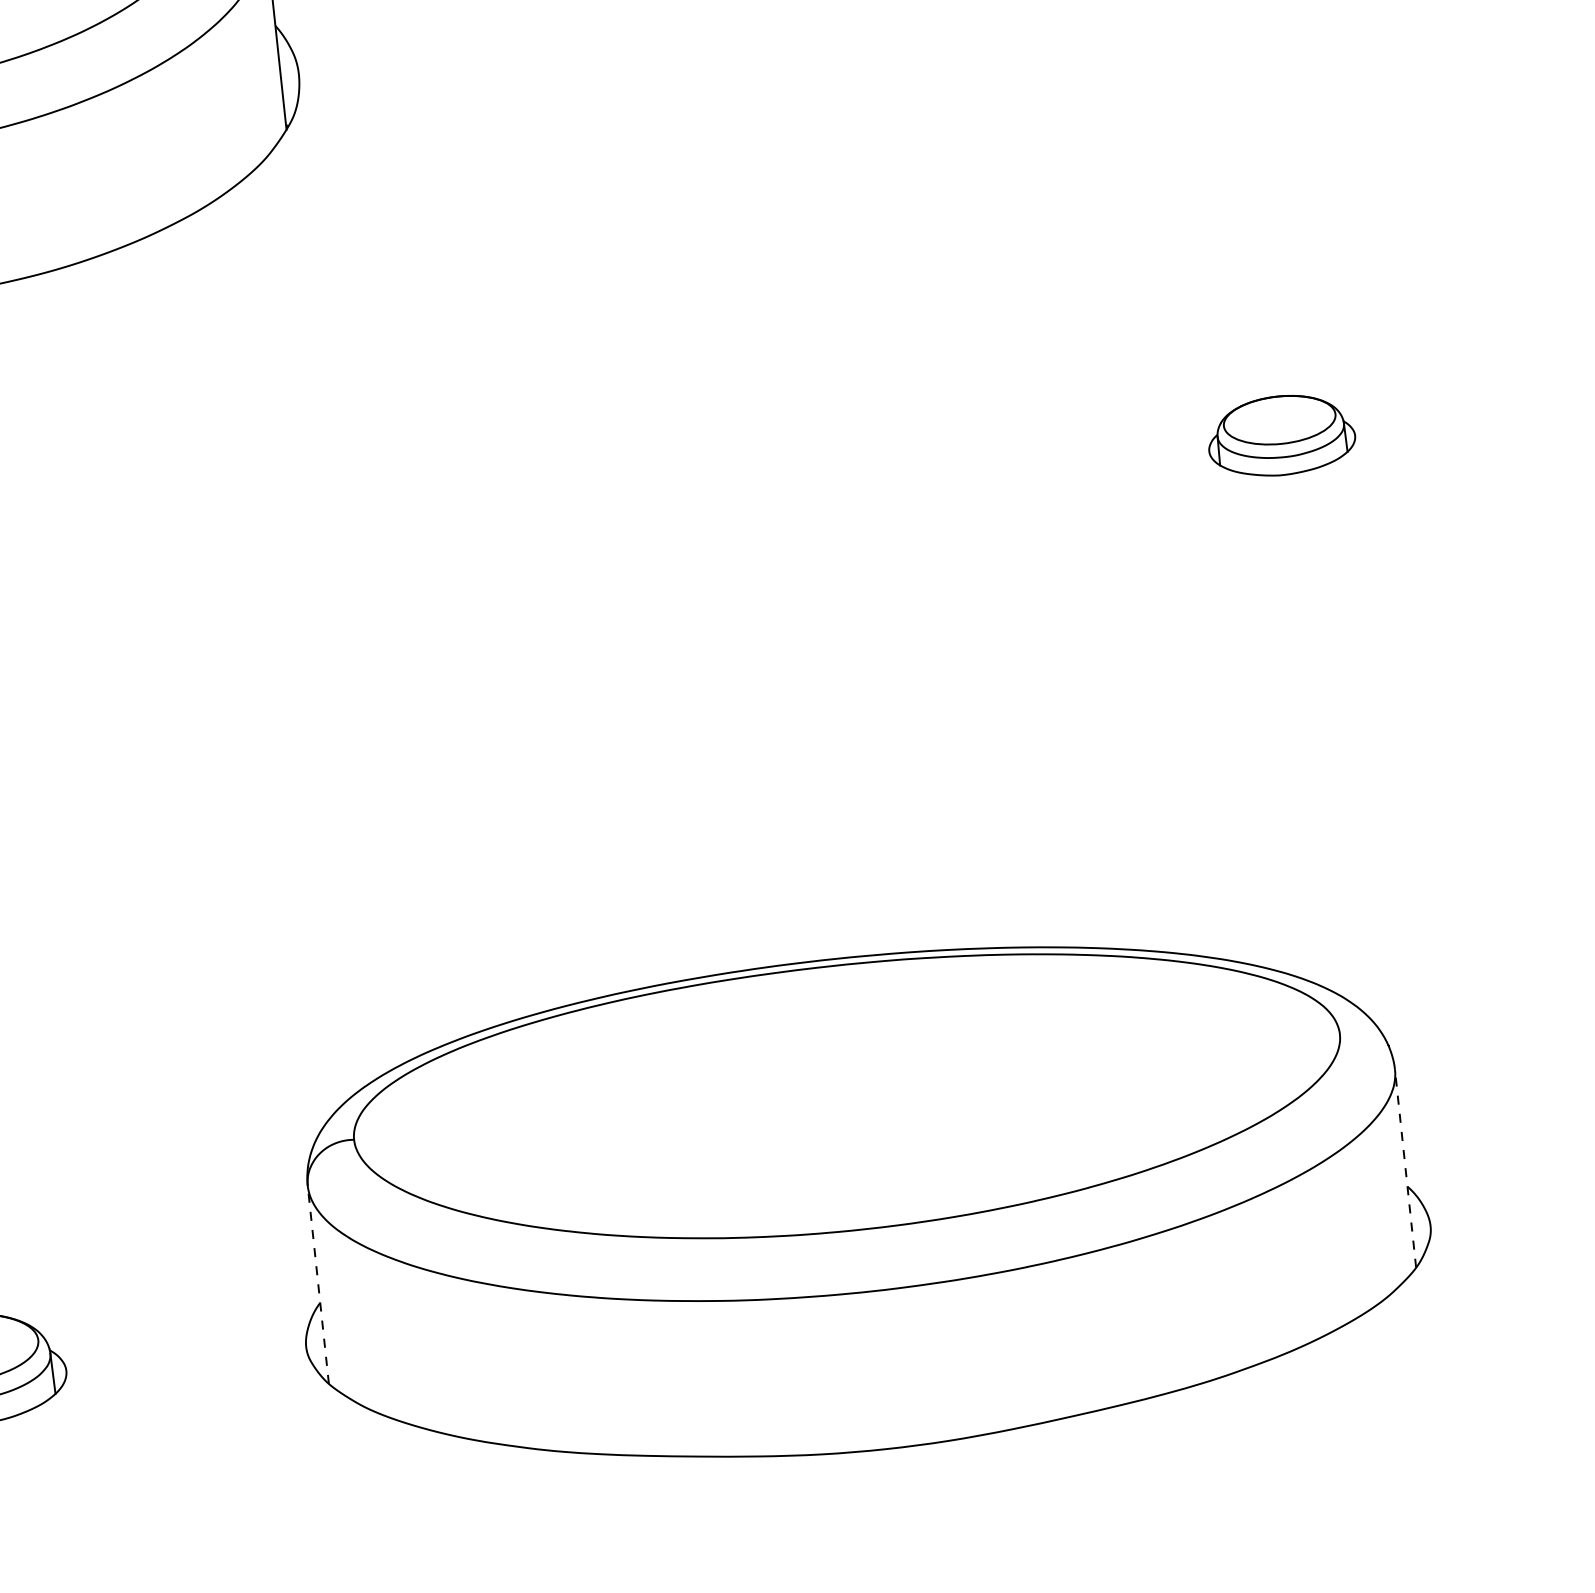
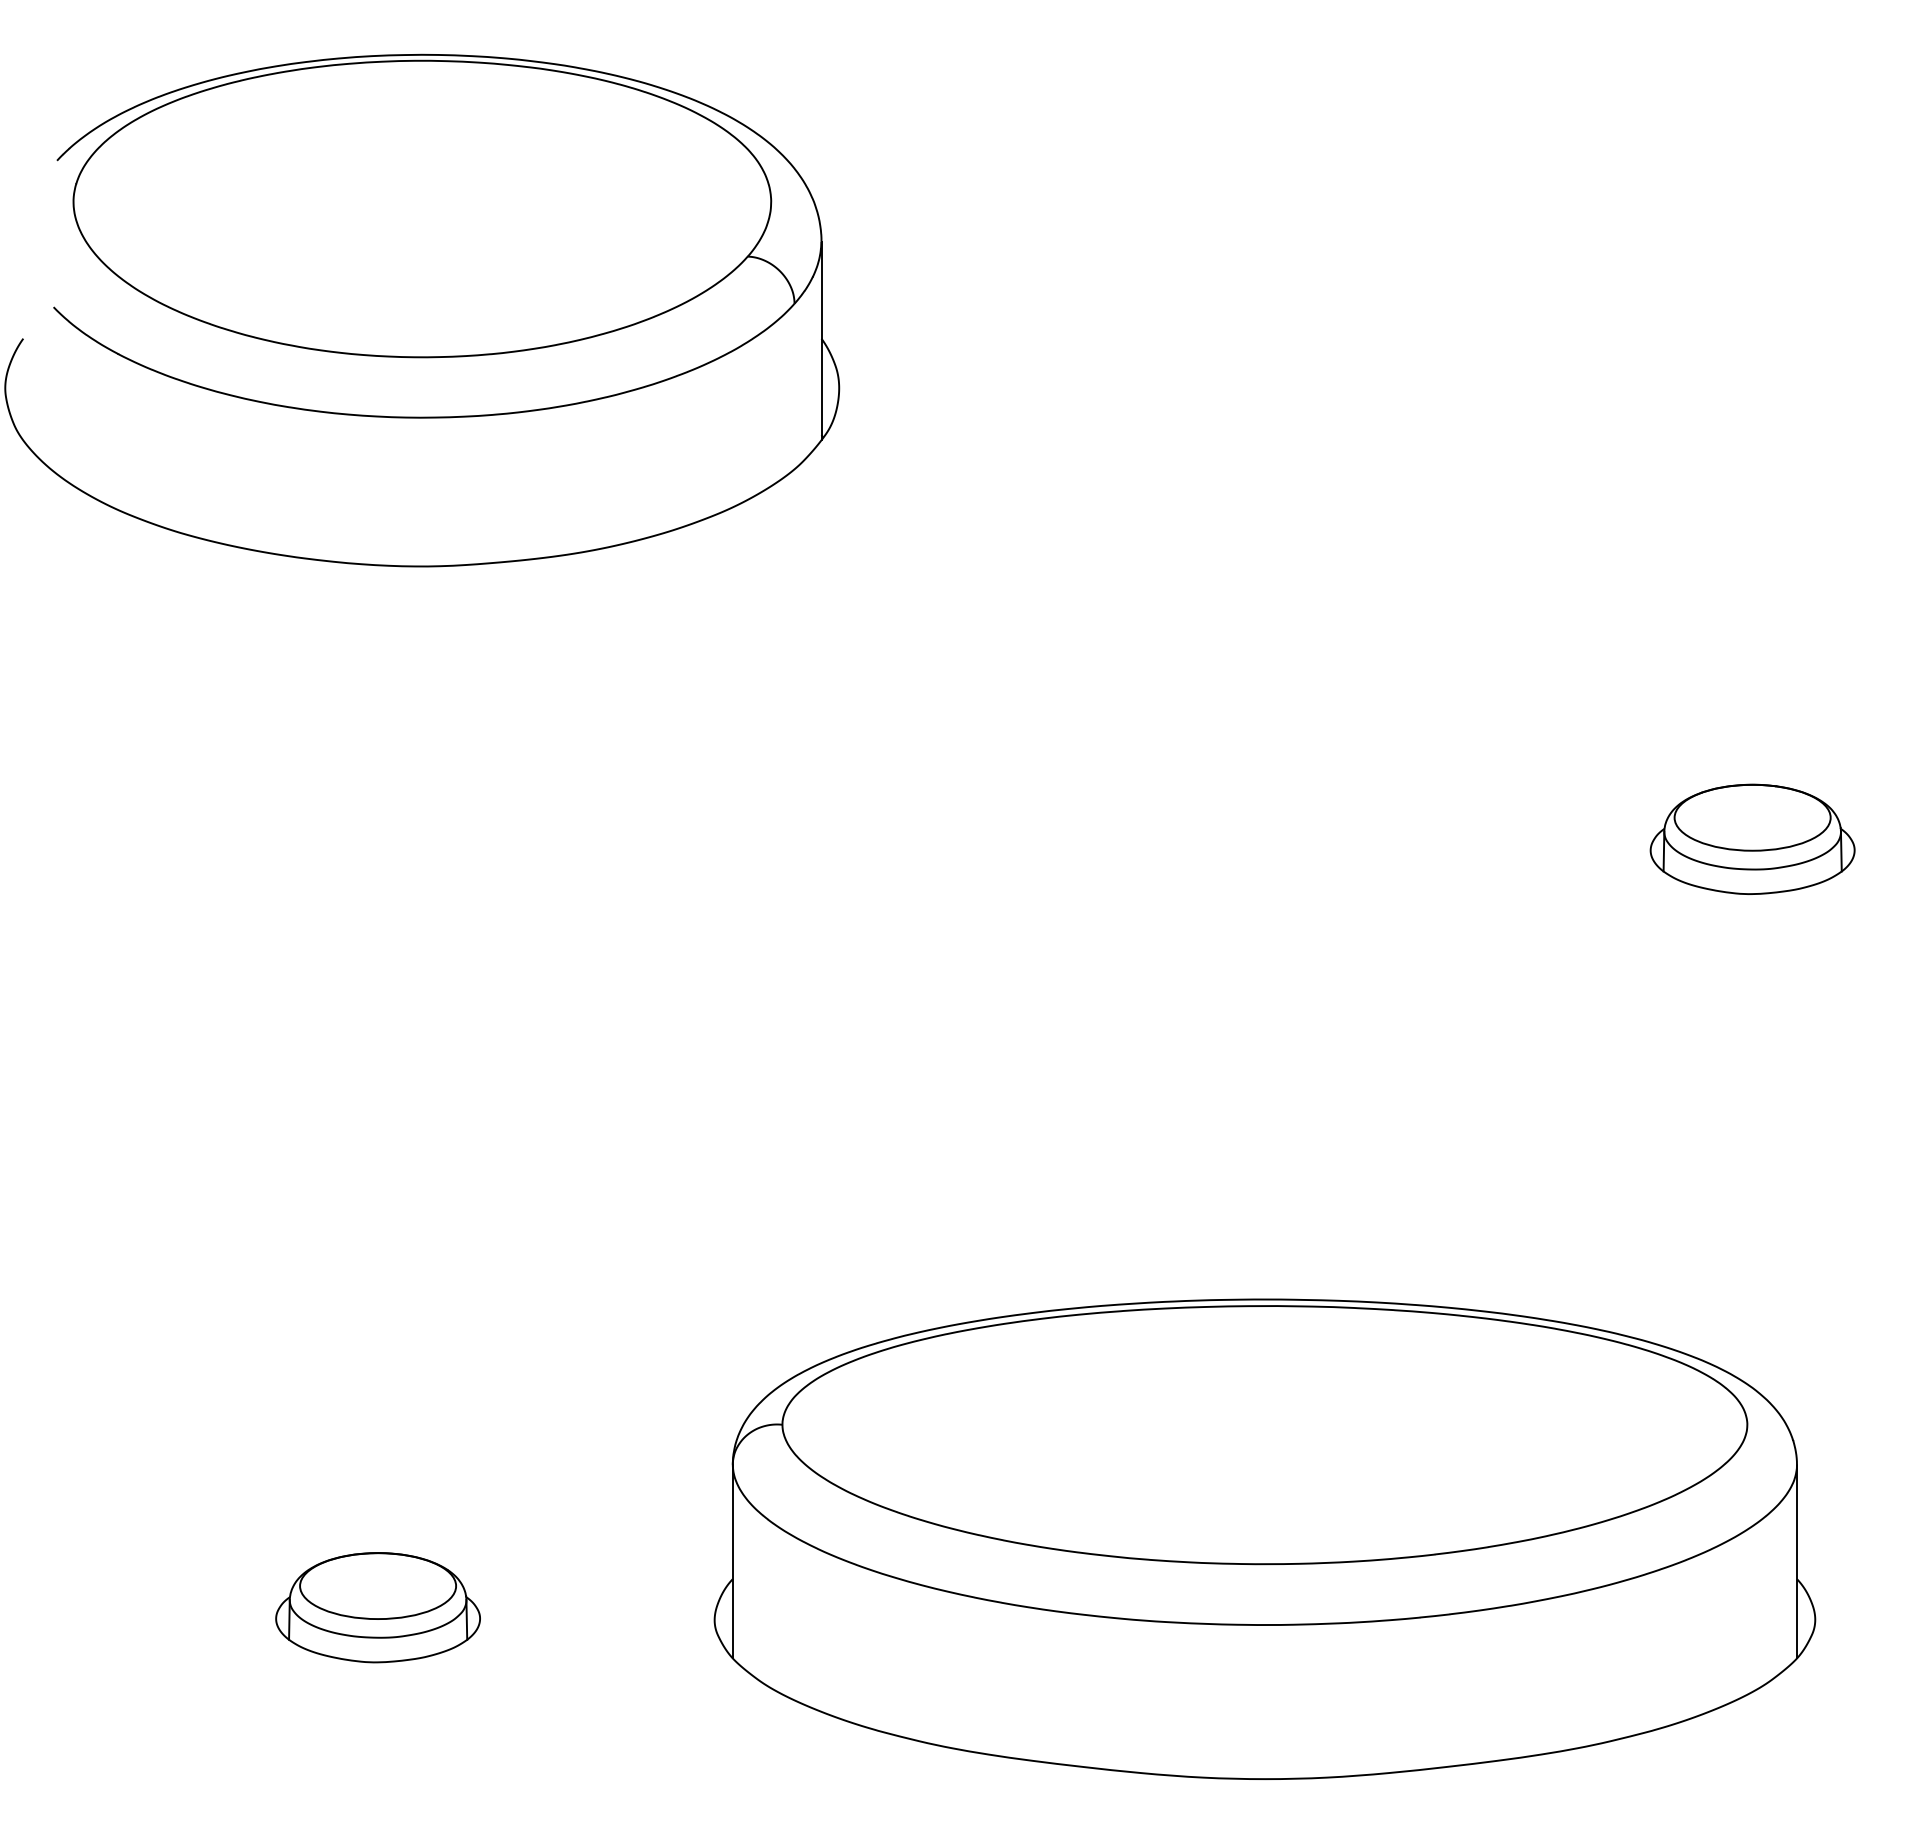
part: (1281, 434) -> (1752, 838), size x1.43
line: (1405, 1168) -> (1796, 1561), dashed -> solid
line: (318, 1284) -> (732, 1561), dashed -> solid

